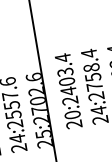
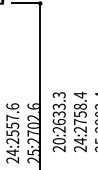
text: (64, 74) -> (58, 108), 20:2403.4 -> 20:2633.3

